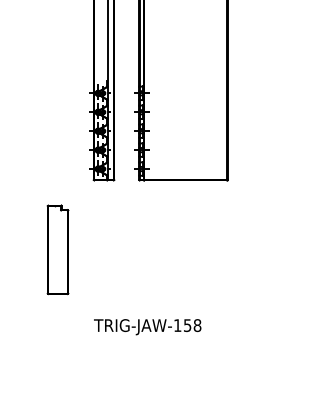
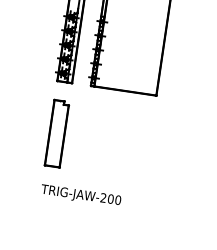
part: (57, 249) -> (56, 133), moved
text: (187, 325) -> (110, 199), TRIG-JAW-158 -> TRIG-JAW-200

